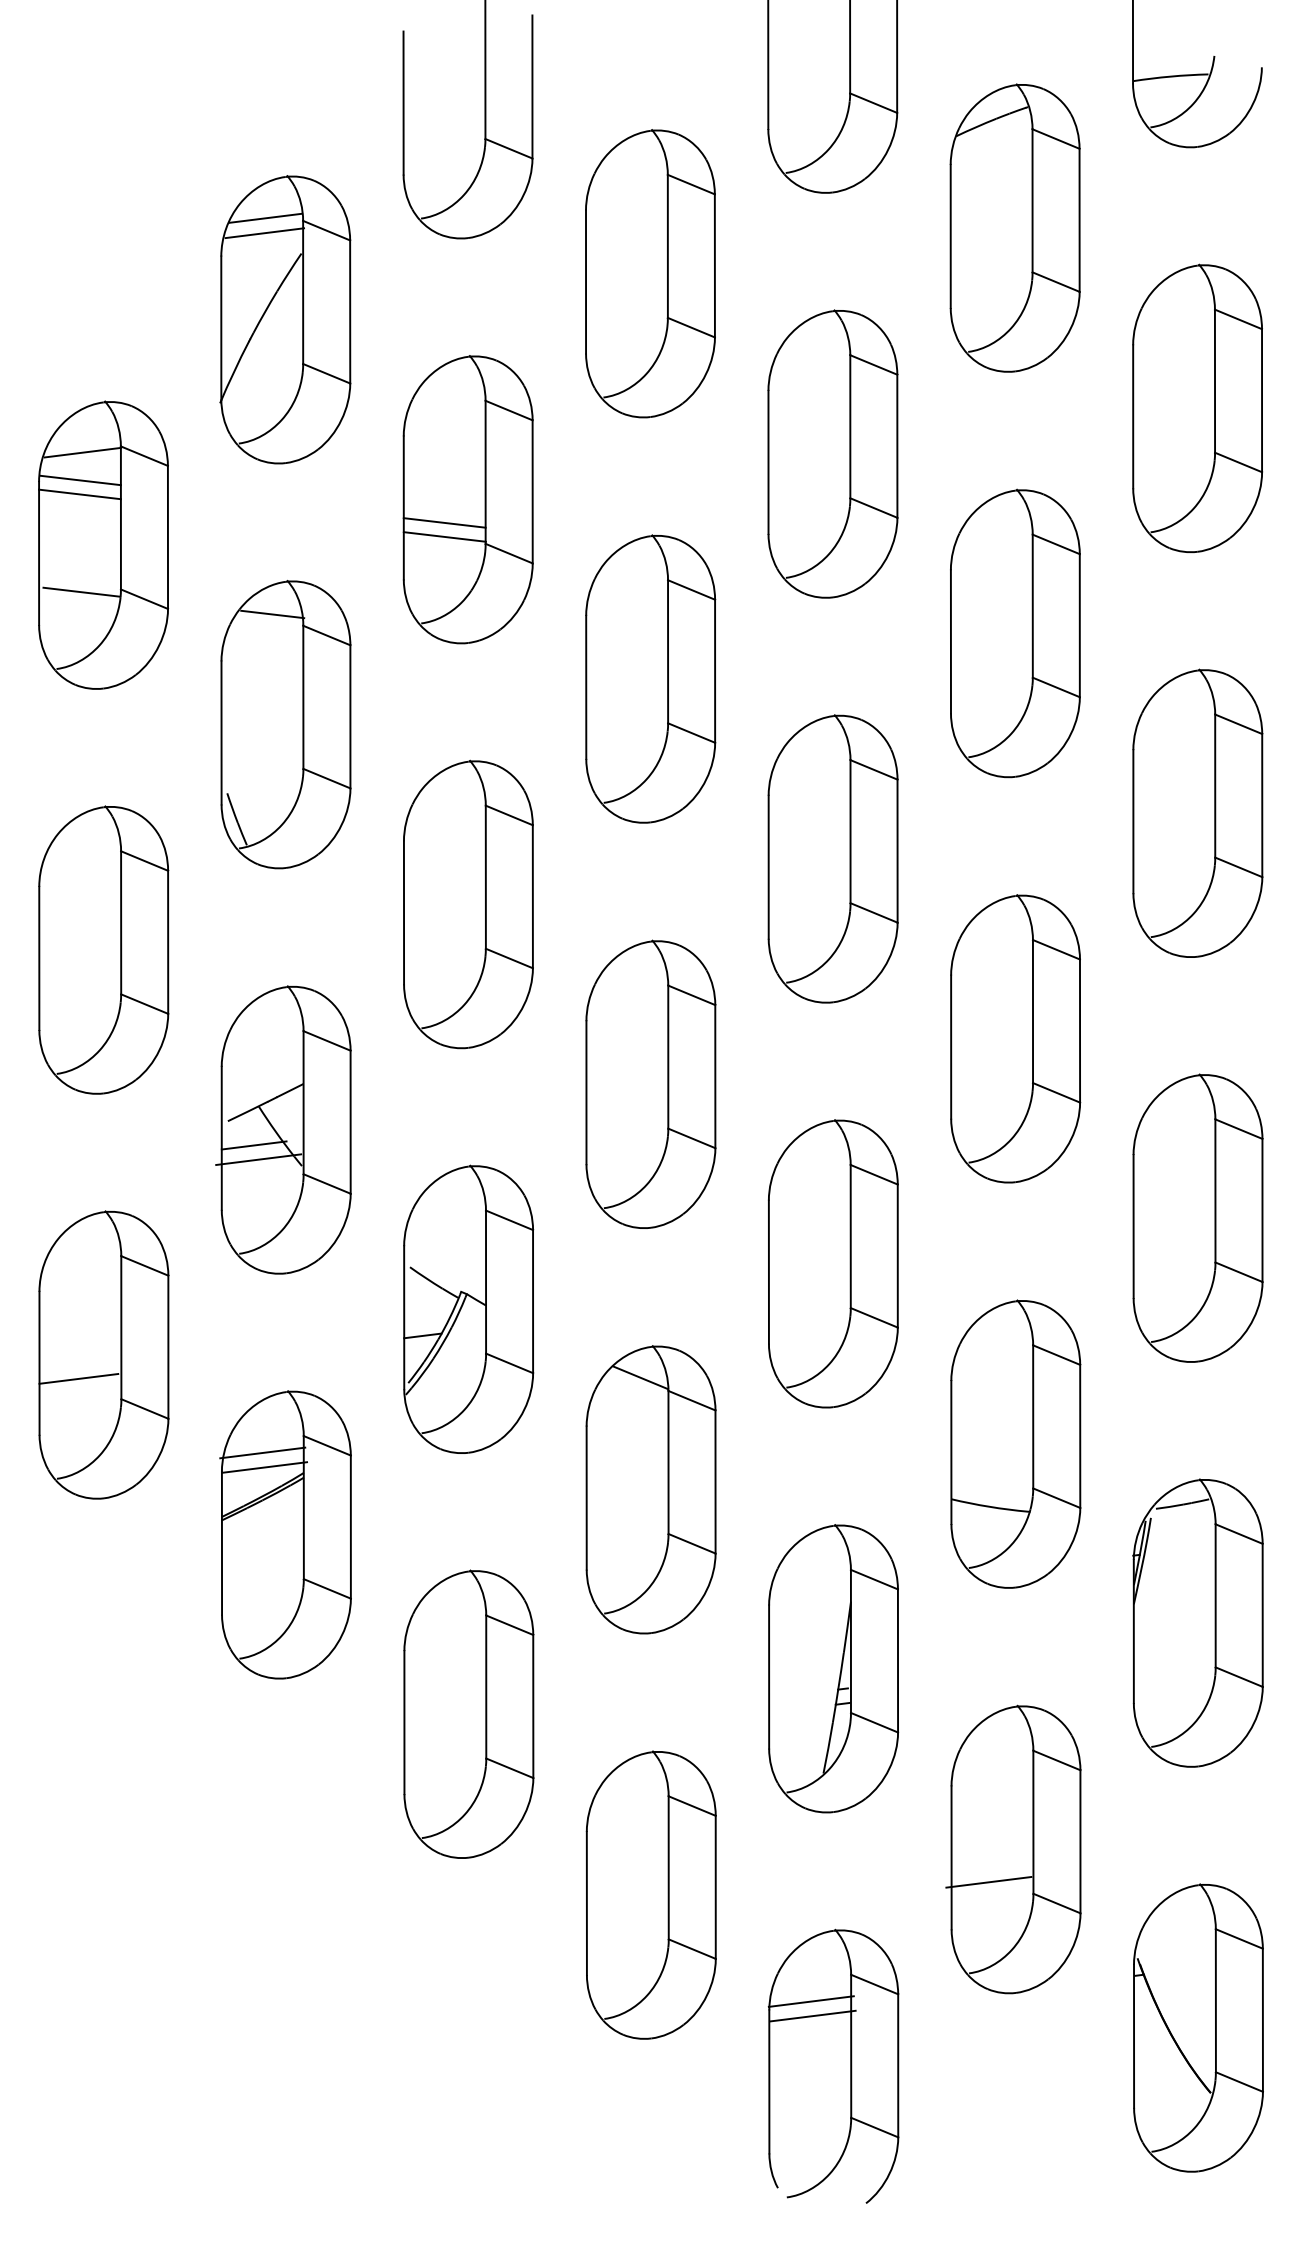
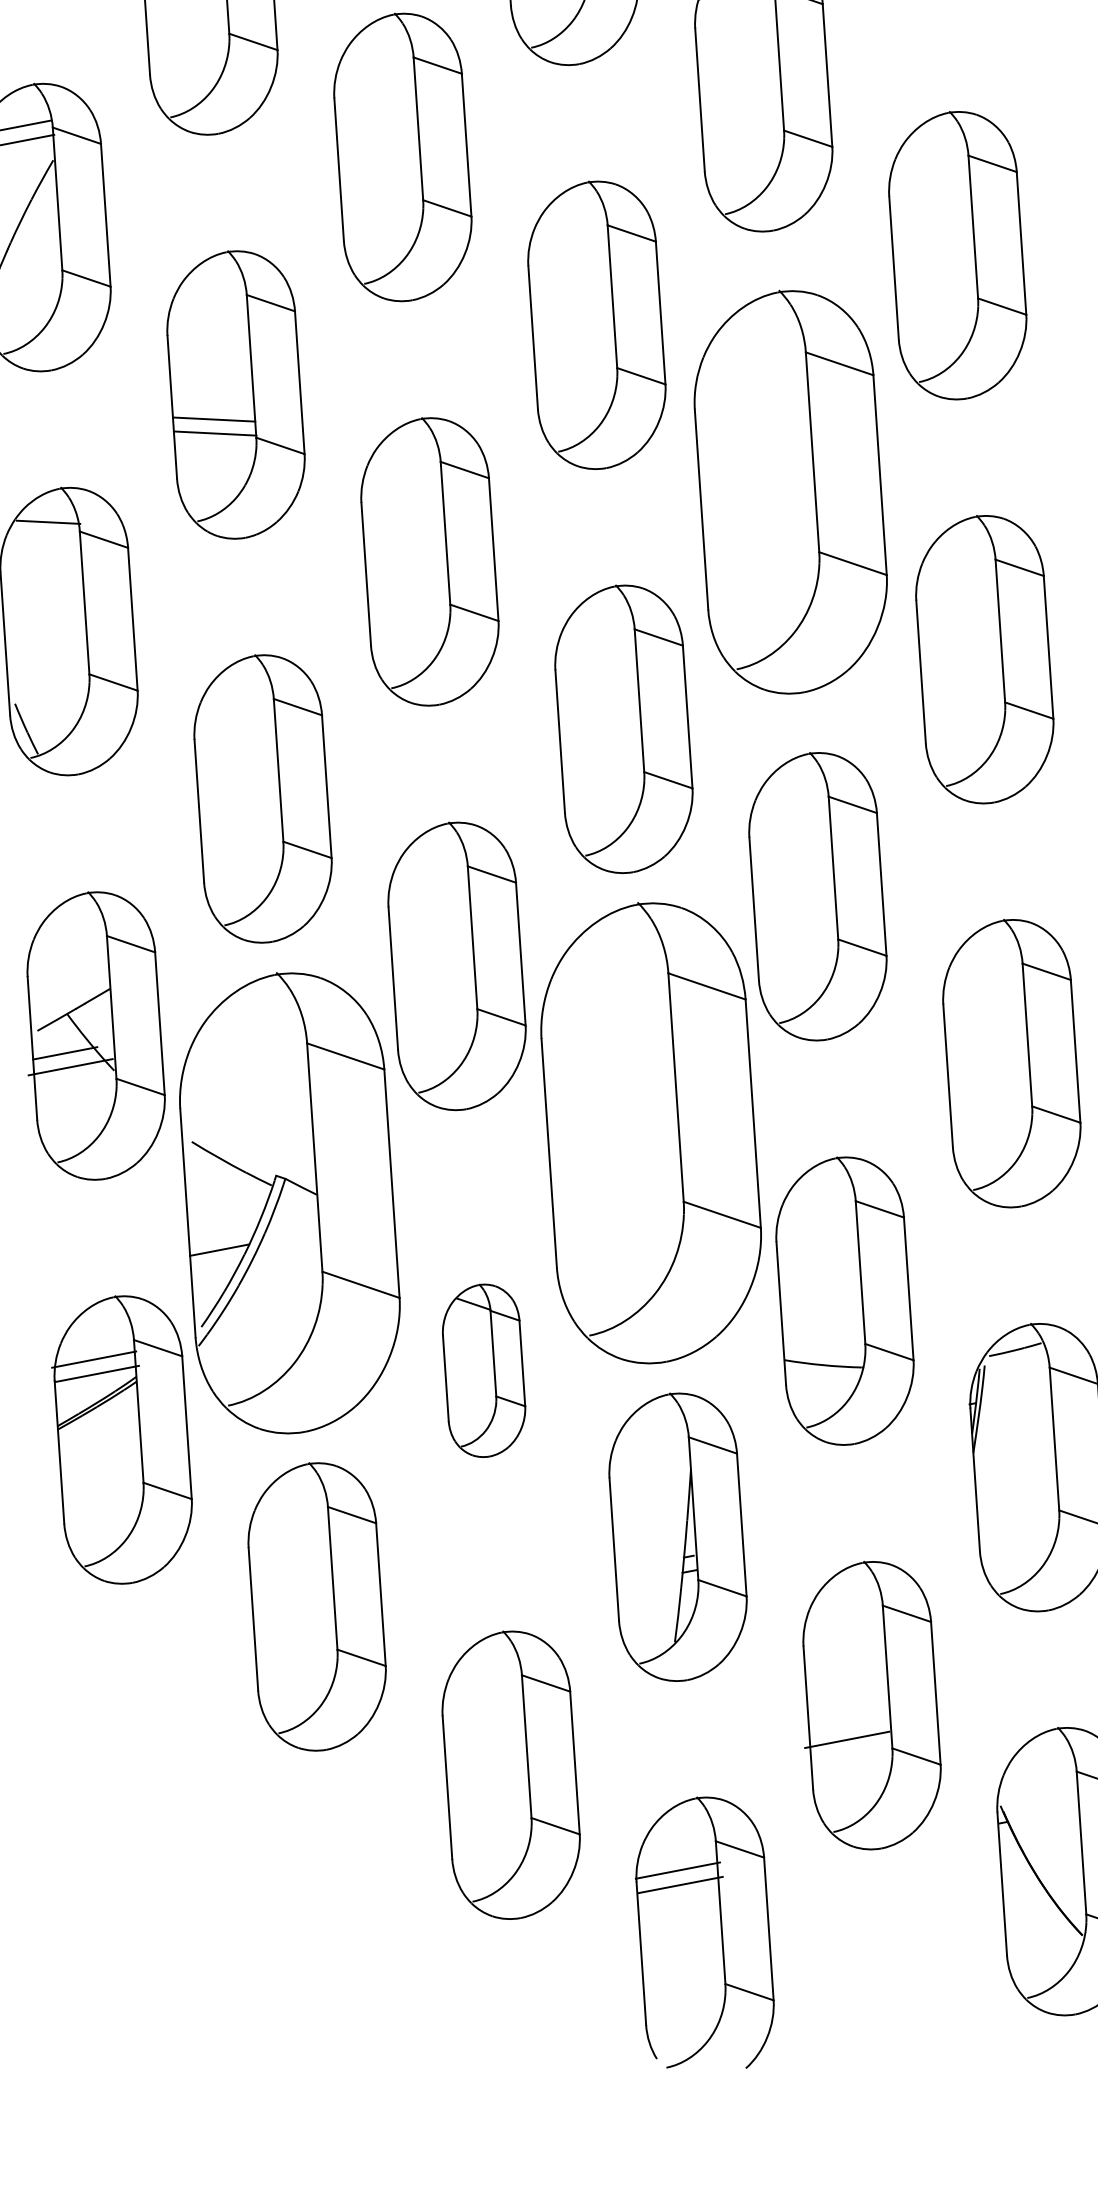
part: (1015, 633) -> (790, 492), size x1.4
part: (832, 1263) -> (650, 1132), size x1.6
part: (468, 1308) -> (289, 1201), size x1.6
part: (650, 1489) -> (483, 1370), size x0.6

